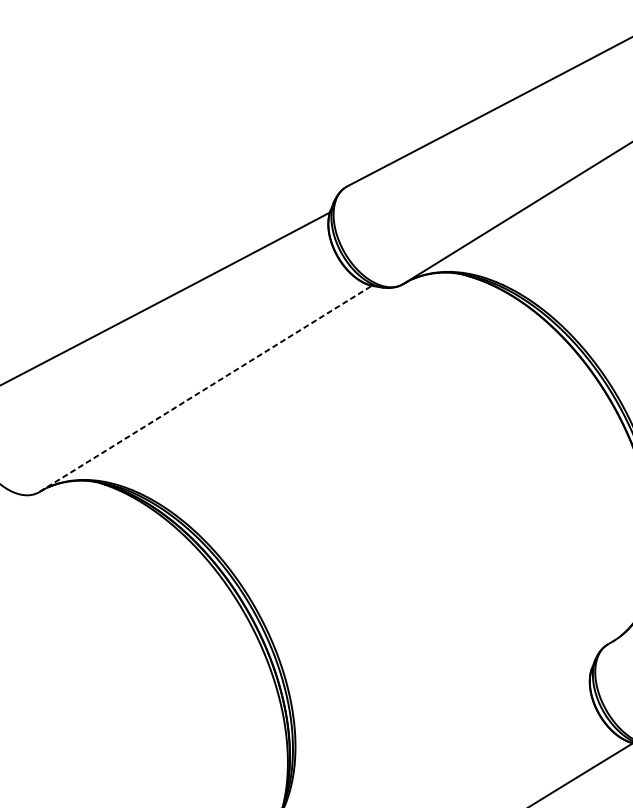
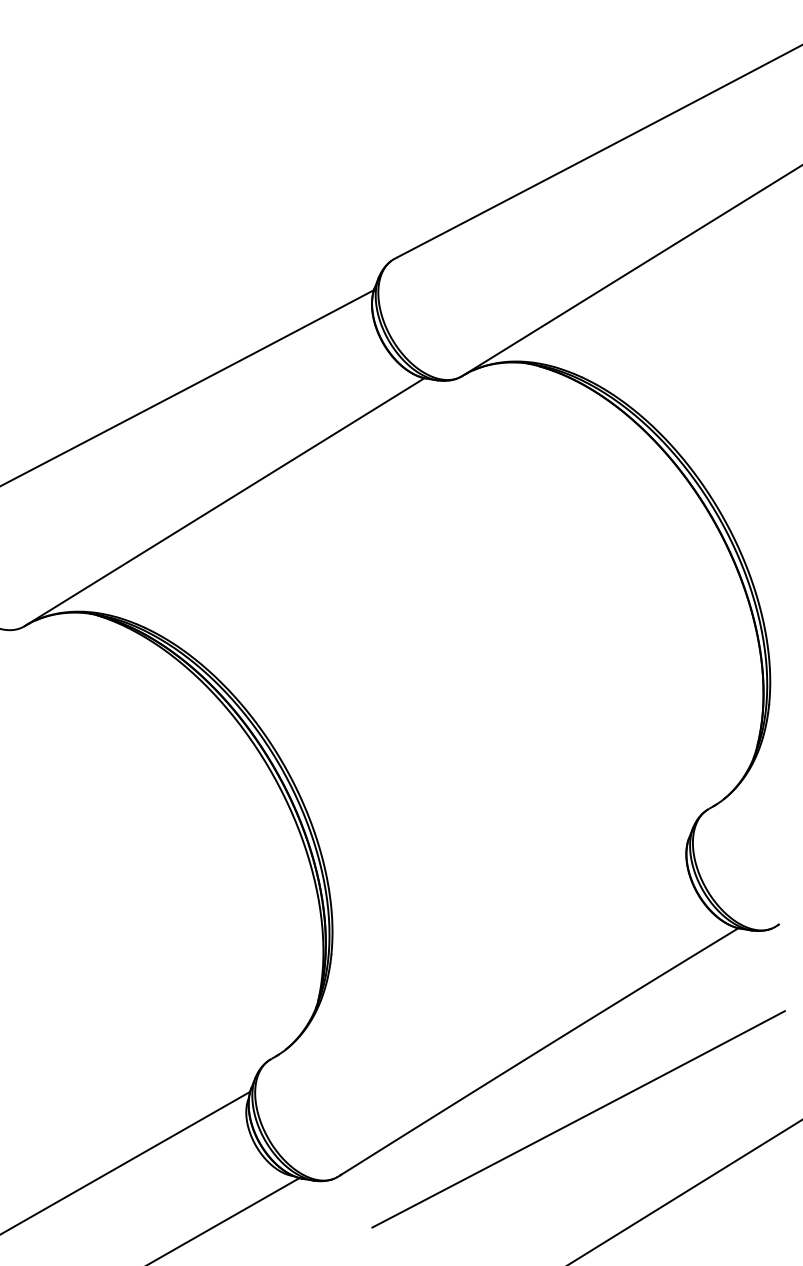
line: (205, 388) -> (224, 501), dashed -> solid

